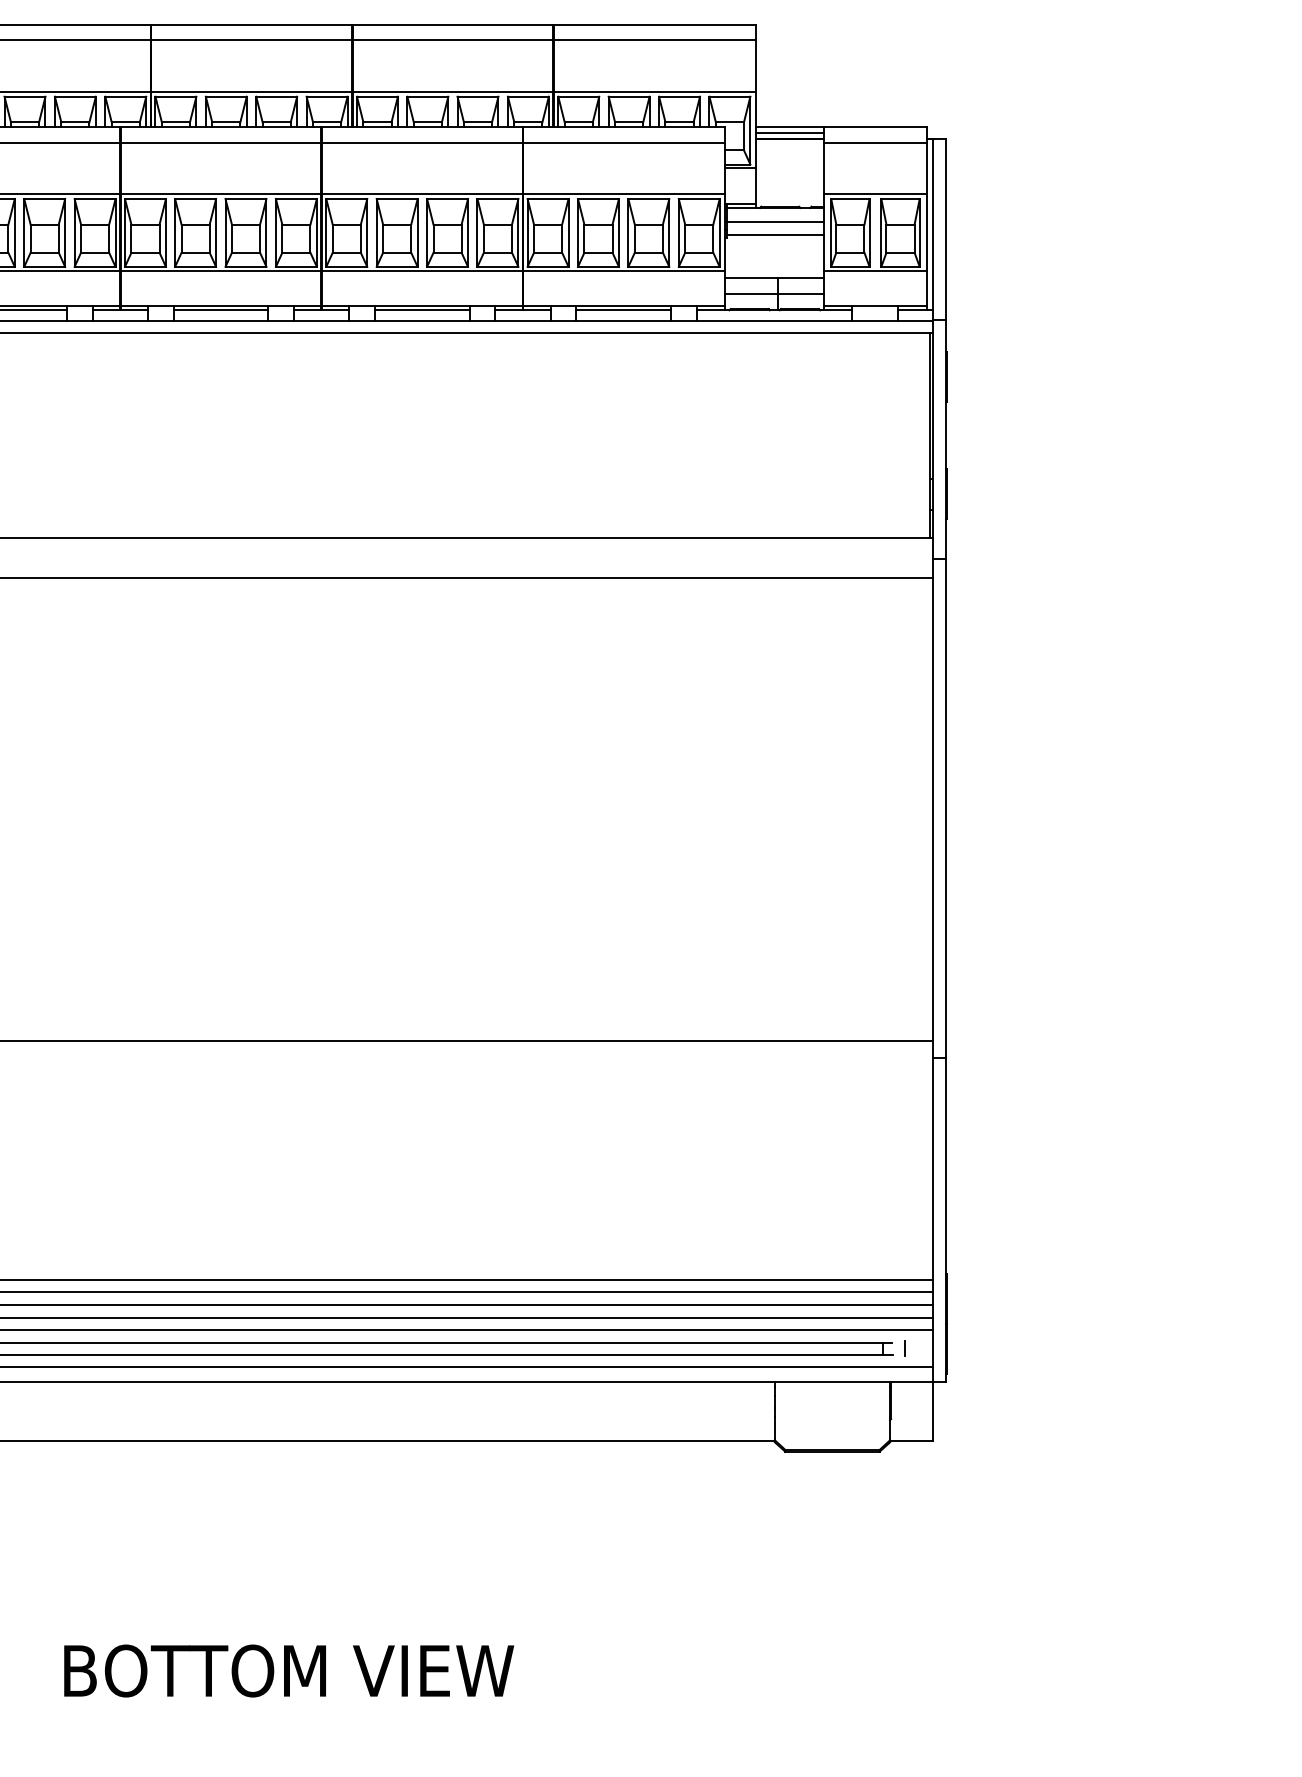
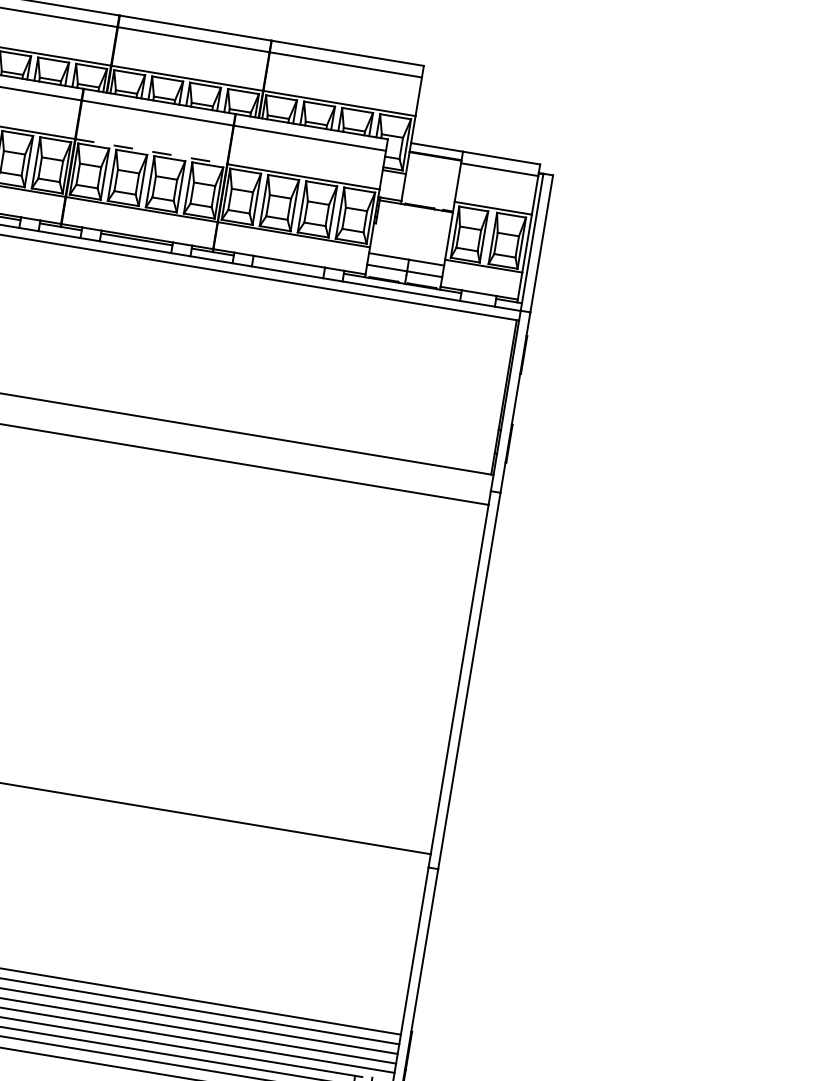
line: (789, 132) -> (436, 151), removed
line: (422, 193) -> (151, 151), solid -> dashed
line: (775, 222) -> (414, 217), removed
line: (775, 234) -> (412, 226), removed
line: (623, 310) -> (288, 264), removed

